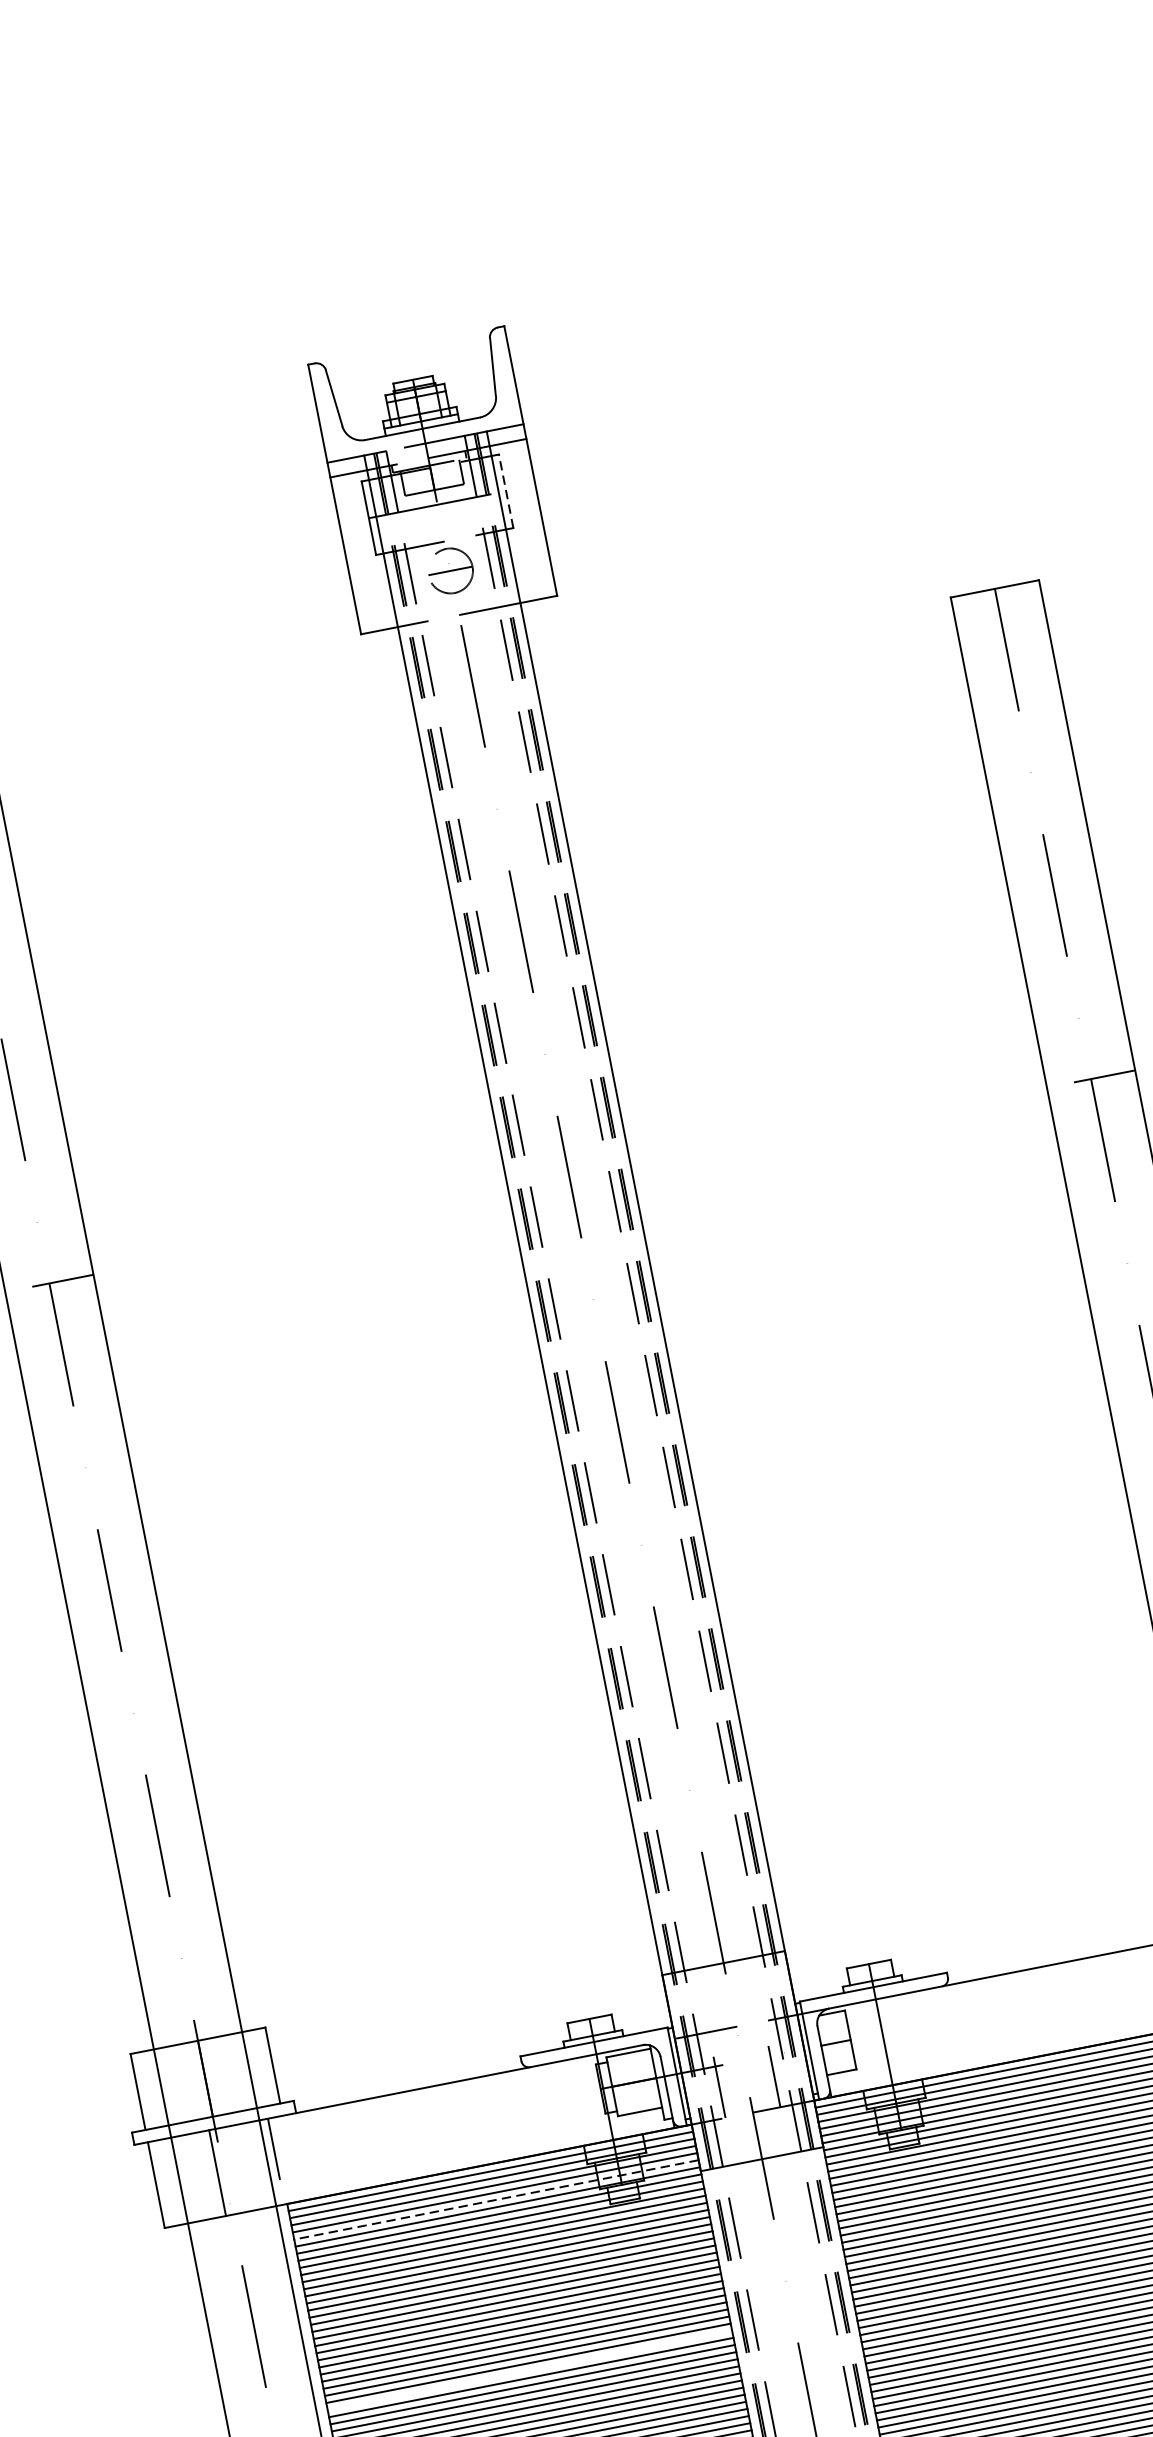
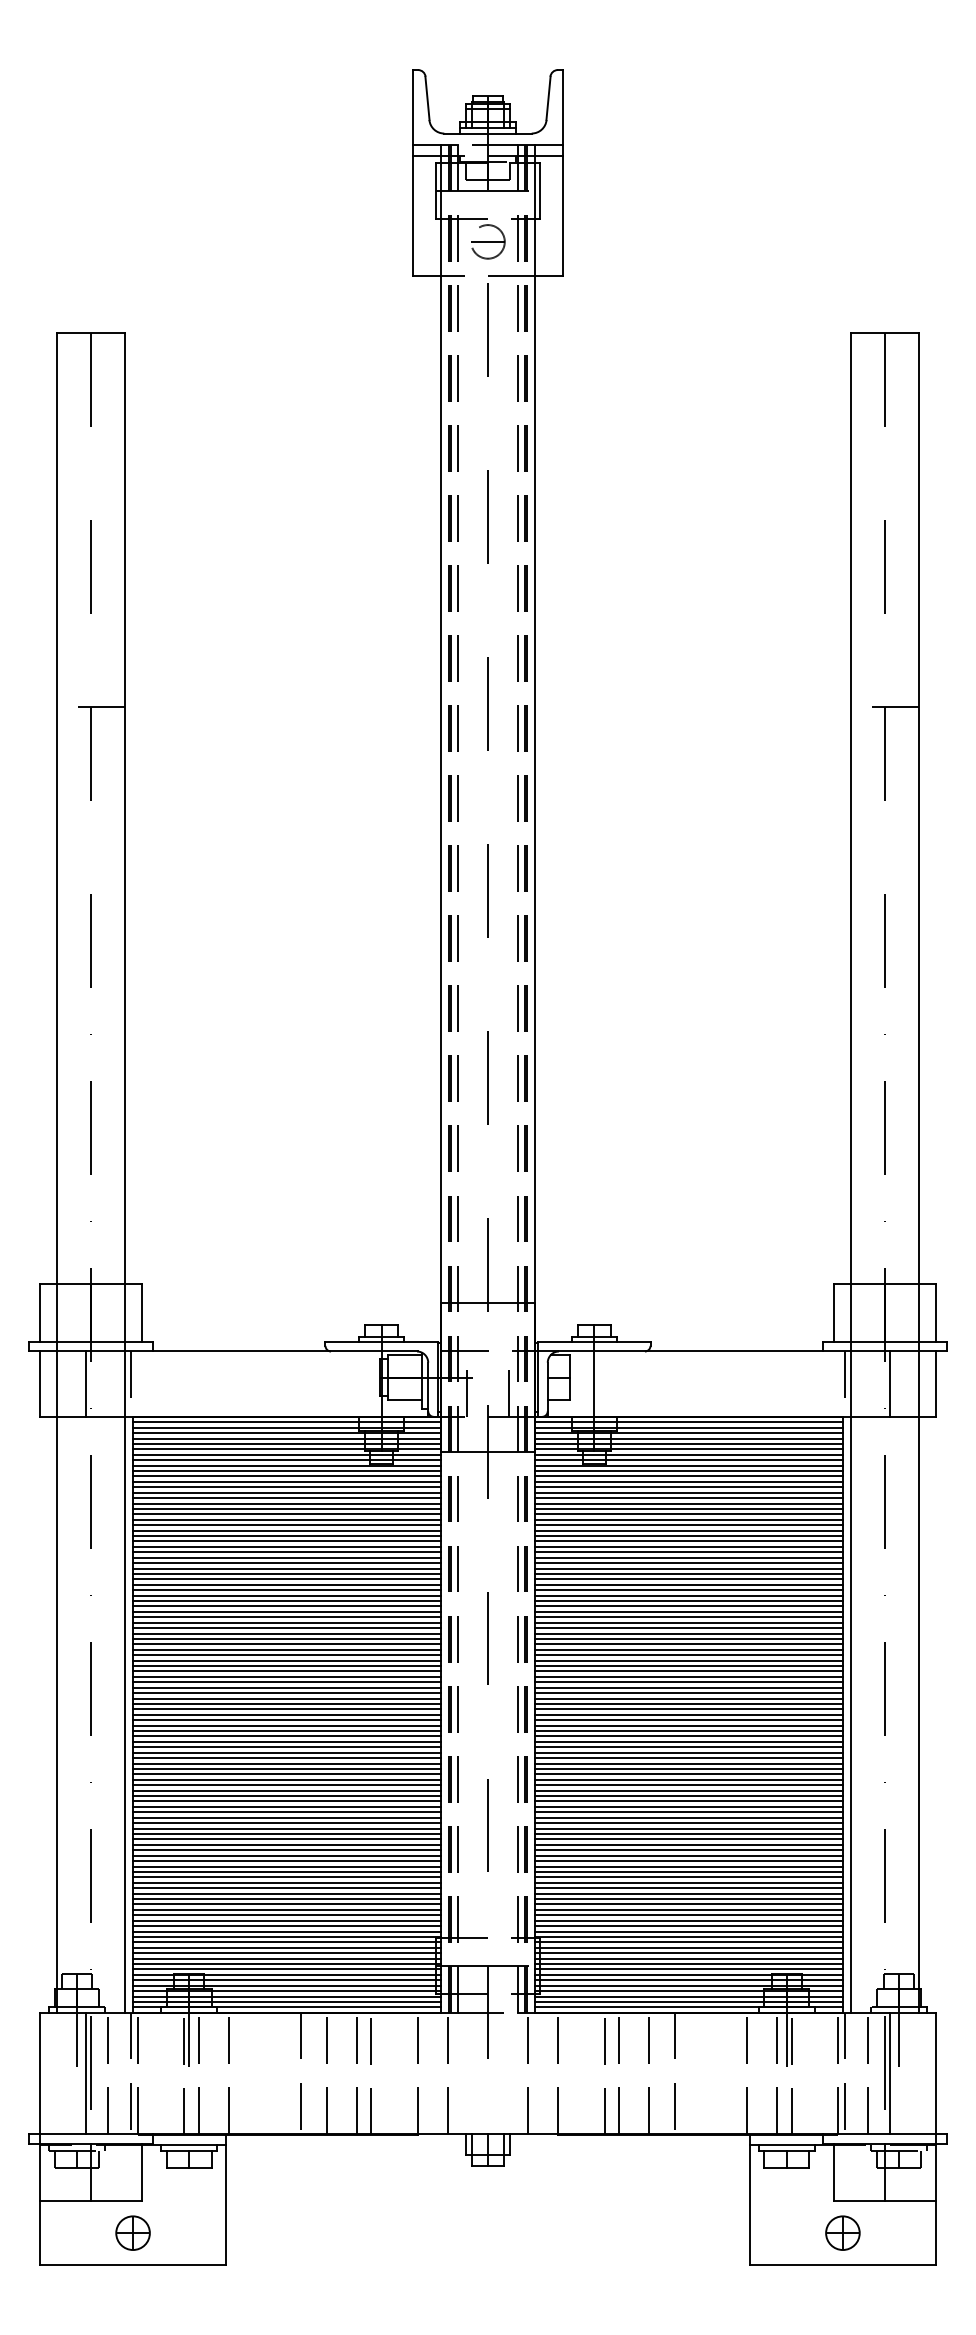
line: (506, 489) -> (540, 190), dashed -> solid
line: (495, 2199) -> (286, 1443), dashed -> solid
line: (530, 2369) -> (287, 1573), added

